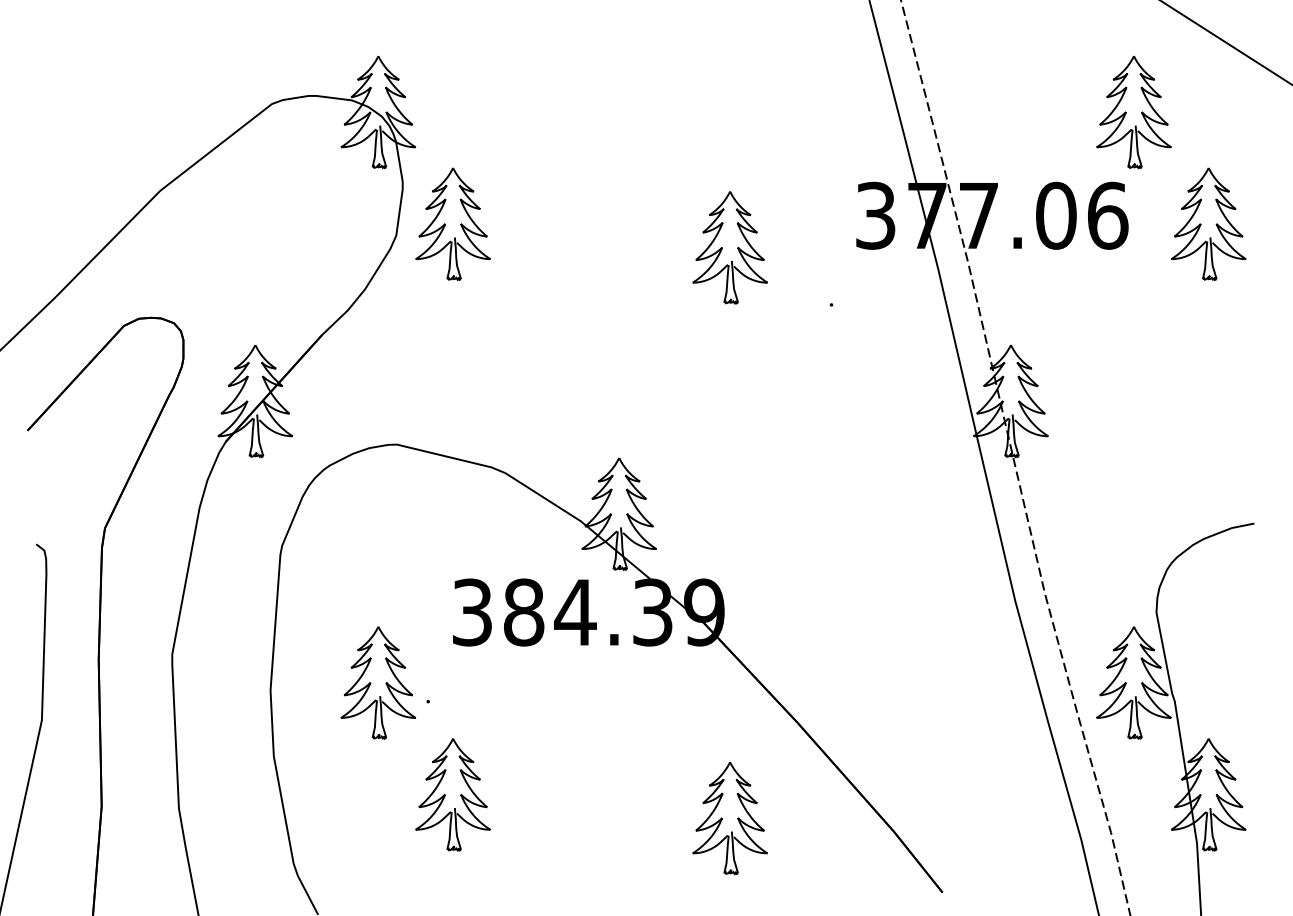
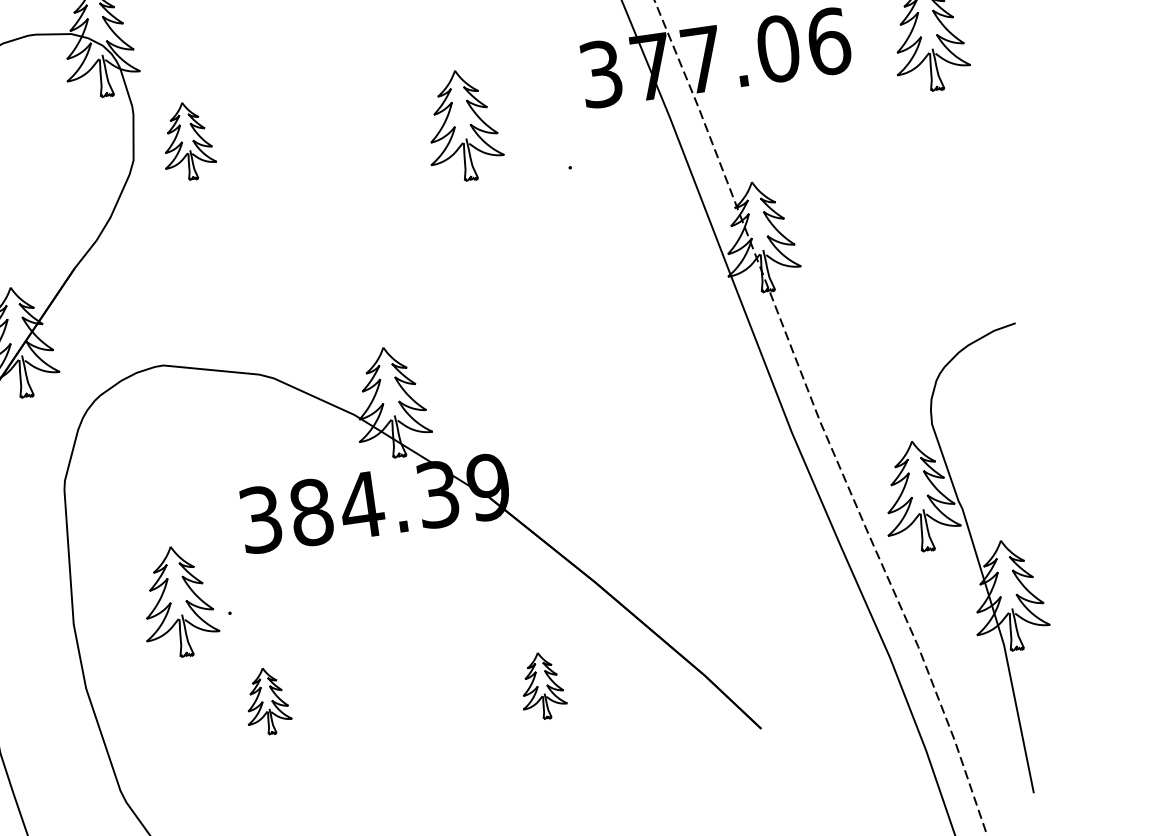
part: (452, 223) -> (187, 140), size x0.7
part: (452, 794) -> (266, 701), size x0.6
part: (729, 818) -> (541, 685), size x0.6

